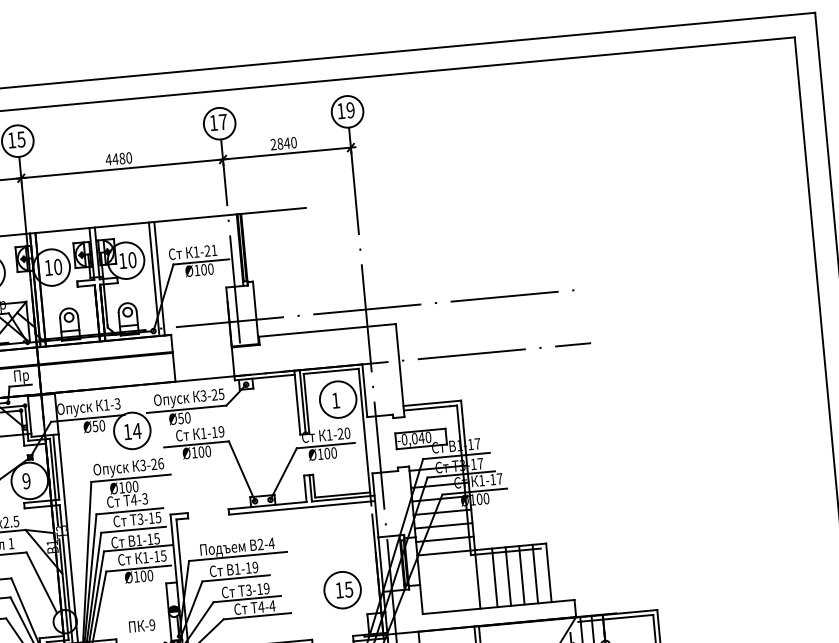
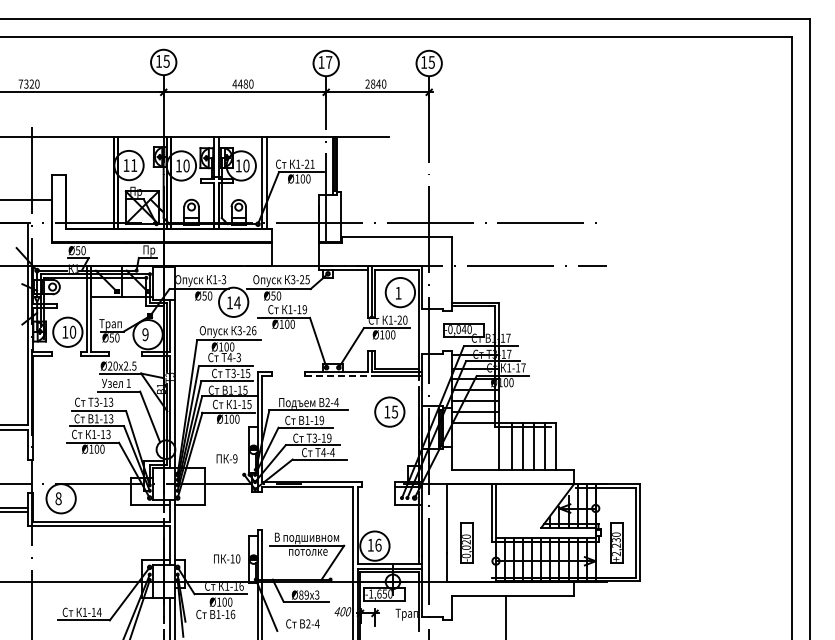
text: (350, 110) -> (431, 62), 19 -> 15
line: (271, 510) -> (338, 376), solid -> dashed
part: (342, 589) -> (389, 411), moved

